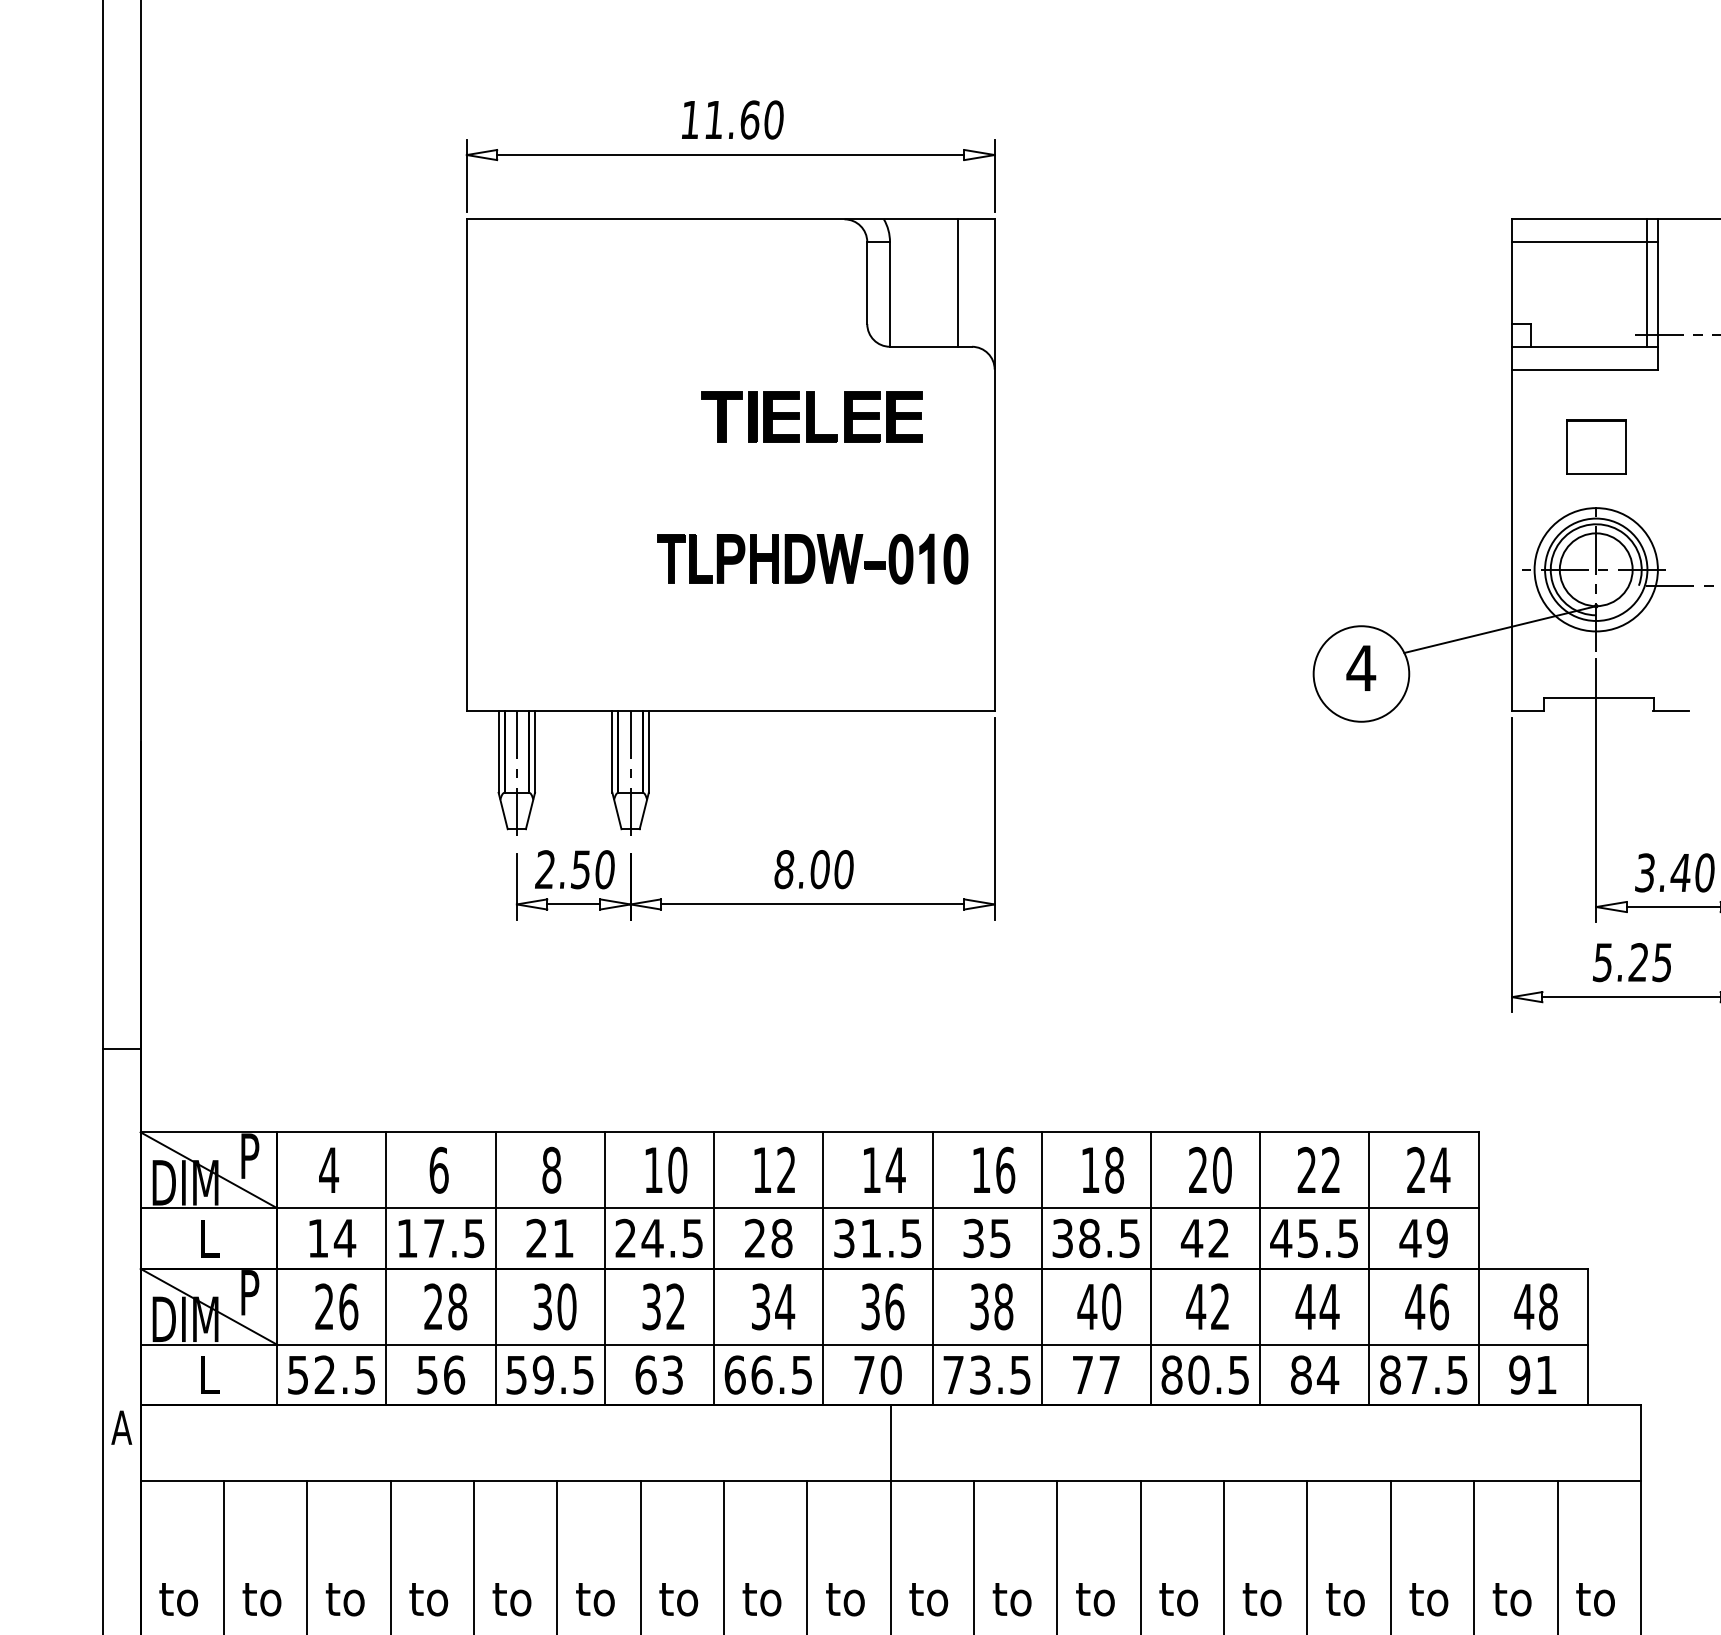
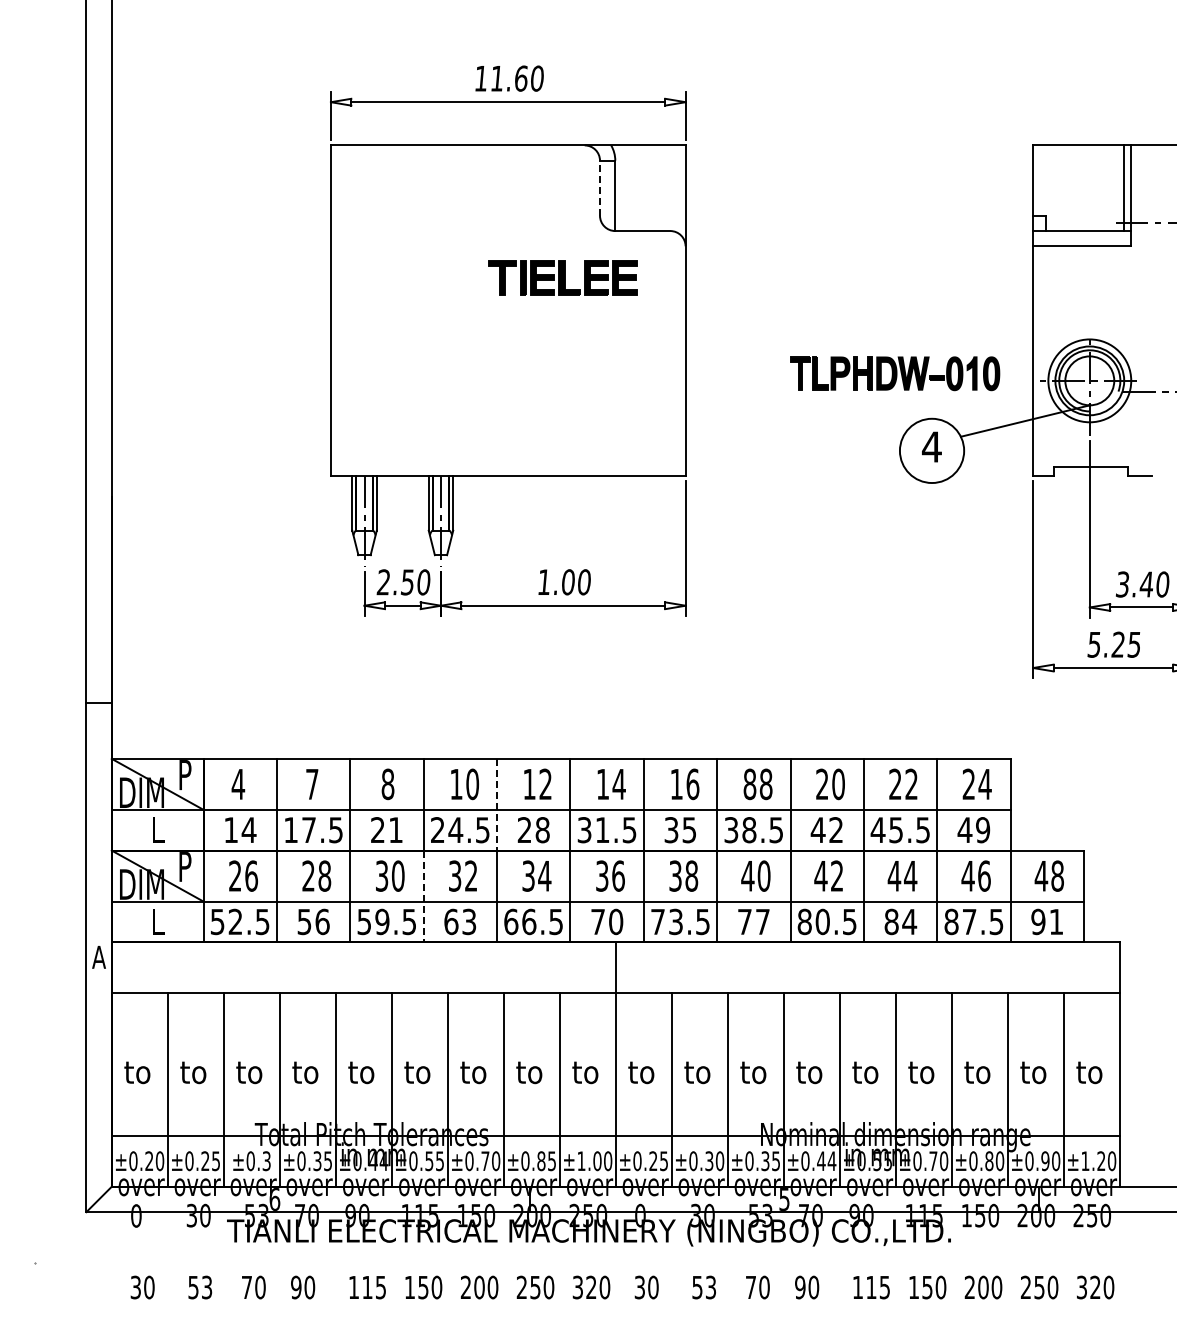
line: (1585, 241) -> (1082, 160), removed
line: (868, 283) -> (600, 188), solid -> dashed
line: (958, 283) -> (661, 188), removed
part: (1595, 447) -> (1089, 298), removed
part: (812, 558) -> (895, 373), moved
text: (783, 869) -> (543, 582), 8.00 -> 1.00
text: (439, 1170) -> (312, 784), 6 -> 7
text: (1089, 1170) -> (749, 784), 18 -> 88
line: (714, 1200) -> (497, 804), solid -> dashed
line: (604, 1337) -> (423, 896), solid -> dashed

